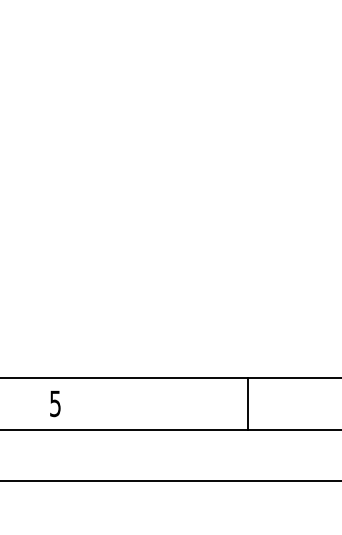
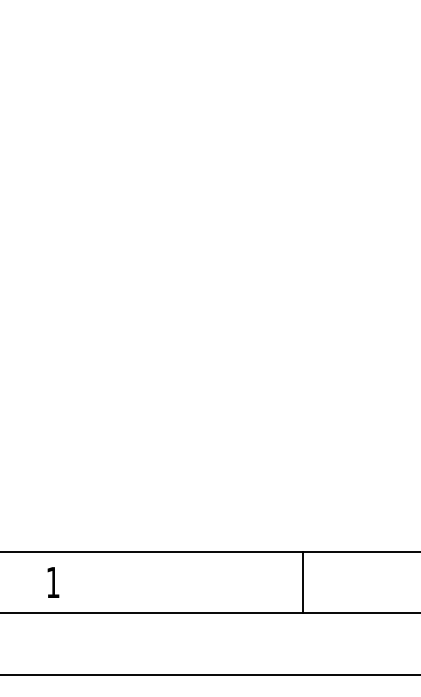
text: (54, 403) -> (52, 582), 5 -> 1
line: (248, 403) -> (303, 582), moved

